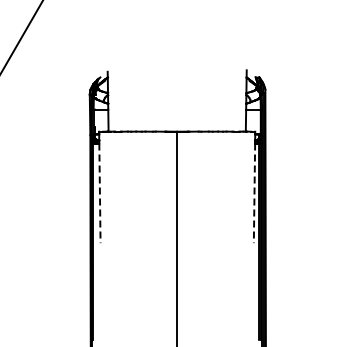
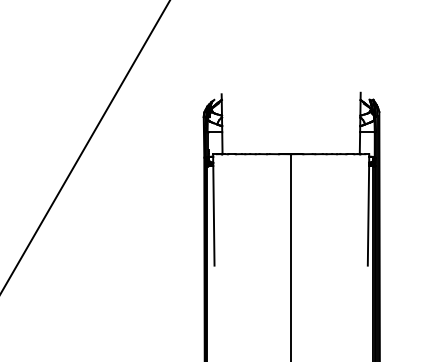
line: (99, 193) -> (213, 215), dashed -> solid
line: (254, 193) -> (368, 215), dashed -> solid

